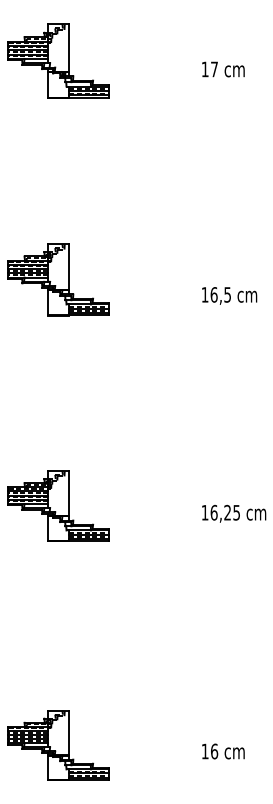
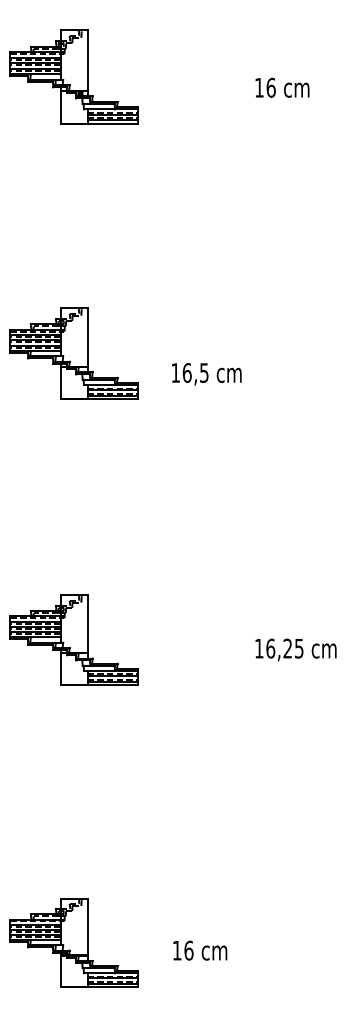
text: (214, 69) -> (271, 87), 17 -> 16
text: (229, 295) -> (206, 373), moved
text: (223, 751) -> (200, 950), moved

